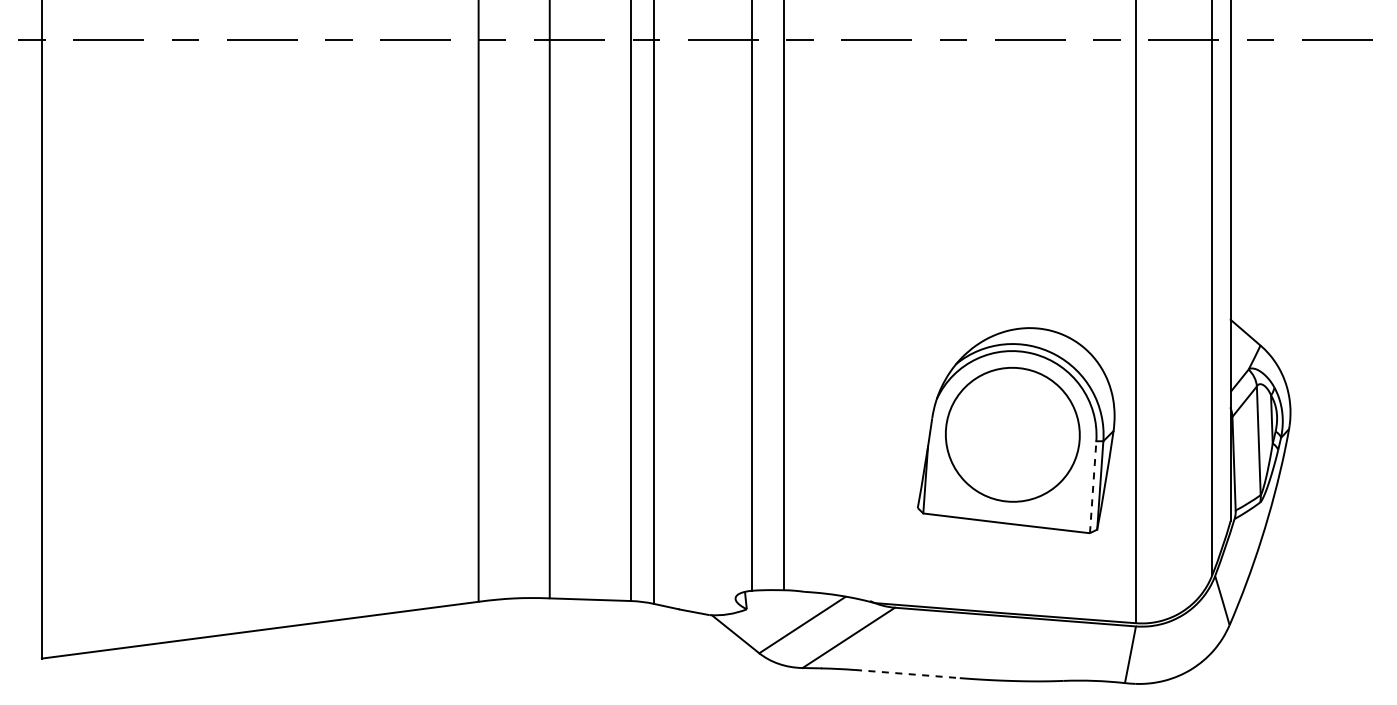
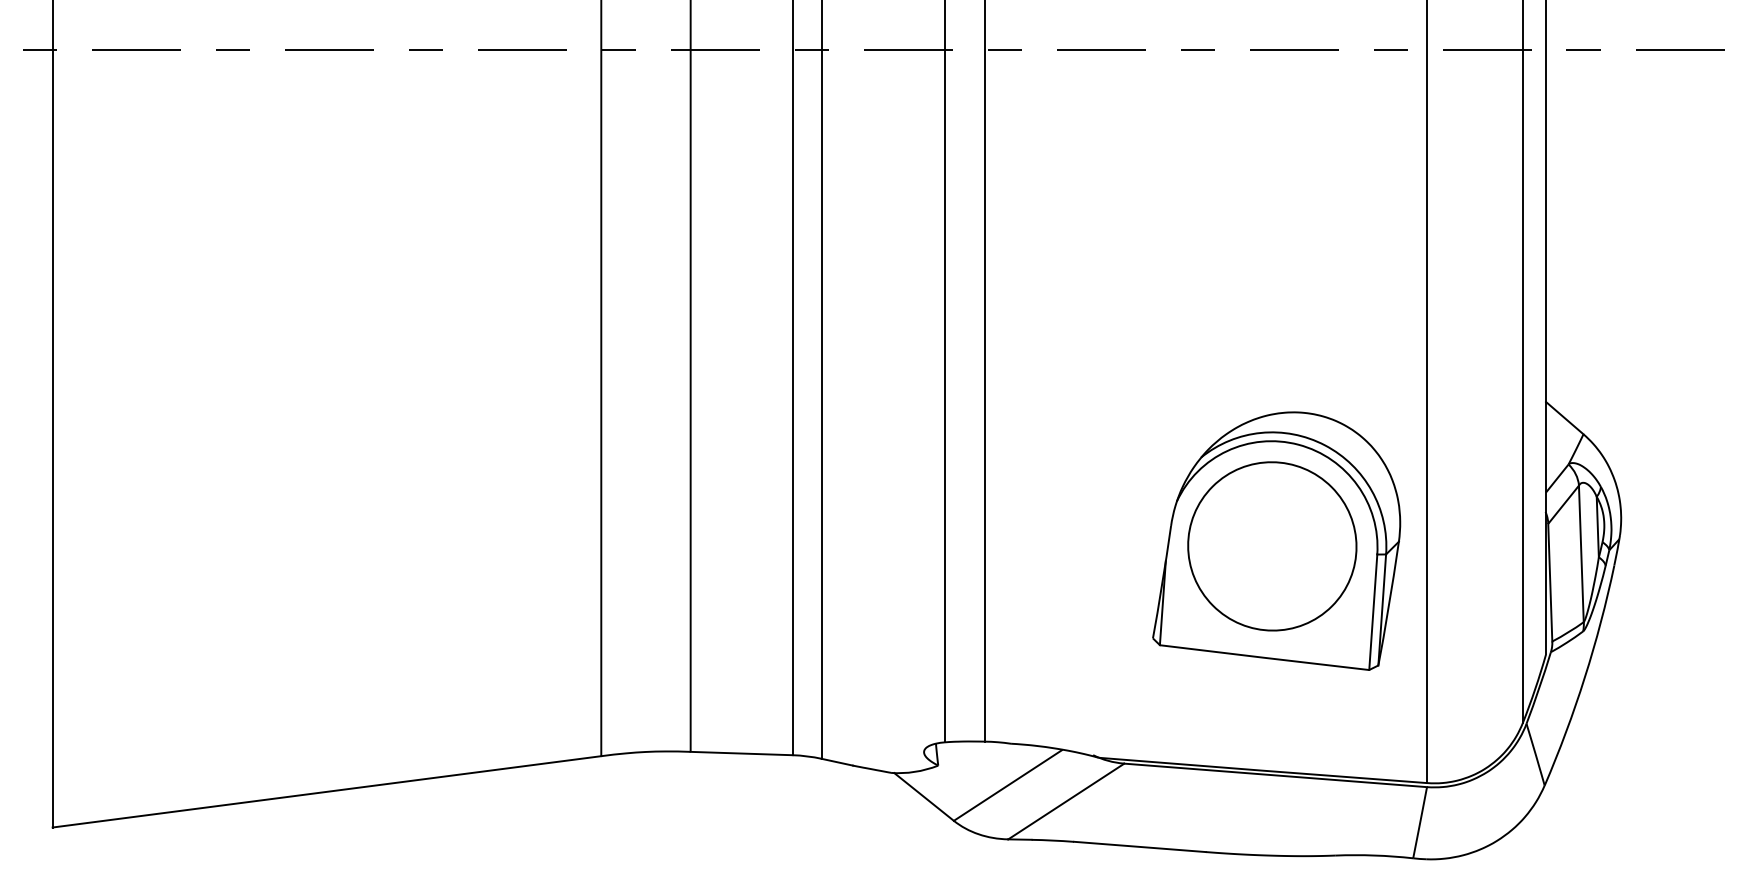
line: (1093, 486) -> (1373, 611), dashed -> solid
line: (907, 674) -> (1140, 847), dashed -> solid

